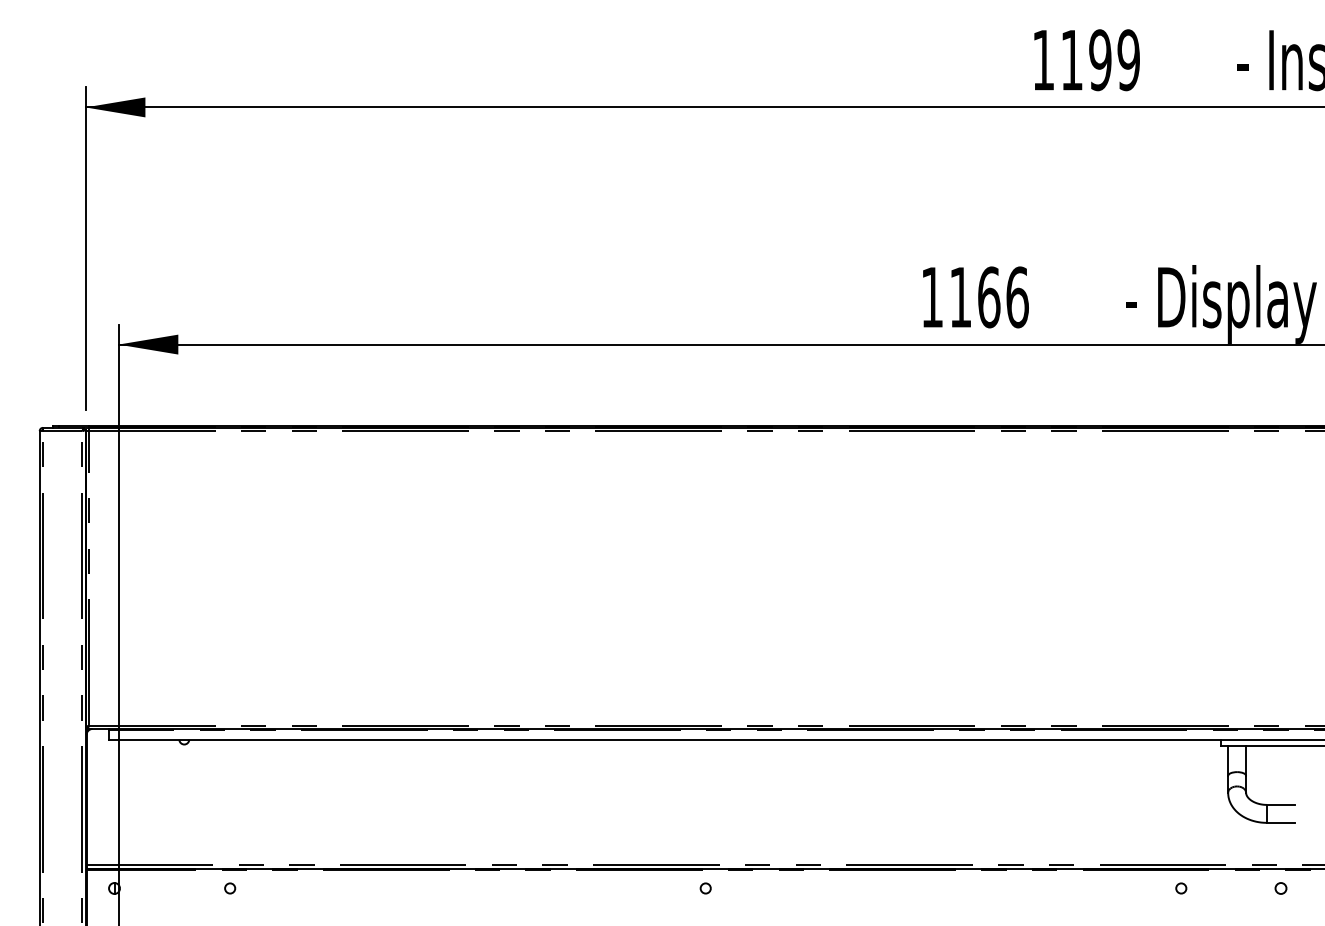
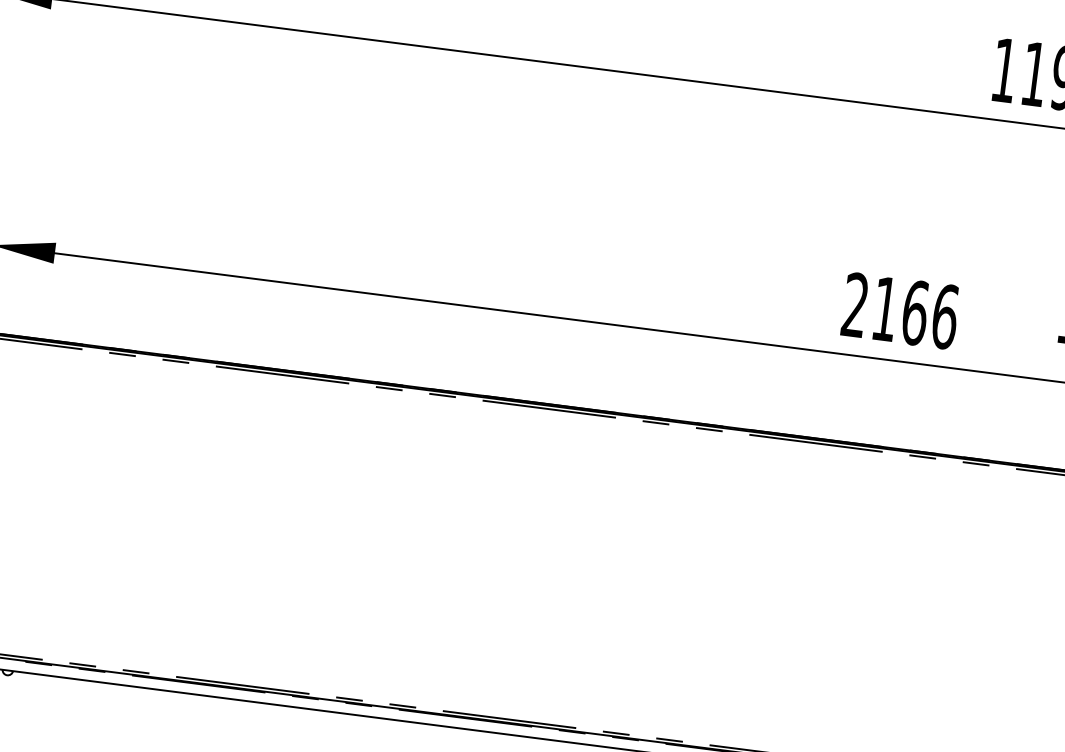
text: (931, 296) -> (854, 304), 1166 -> 2166

